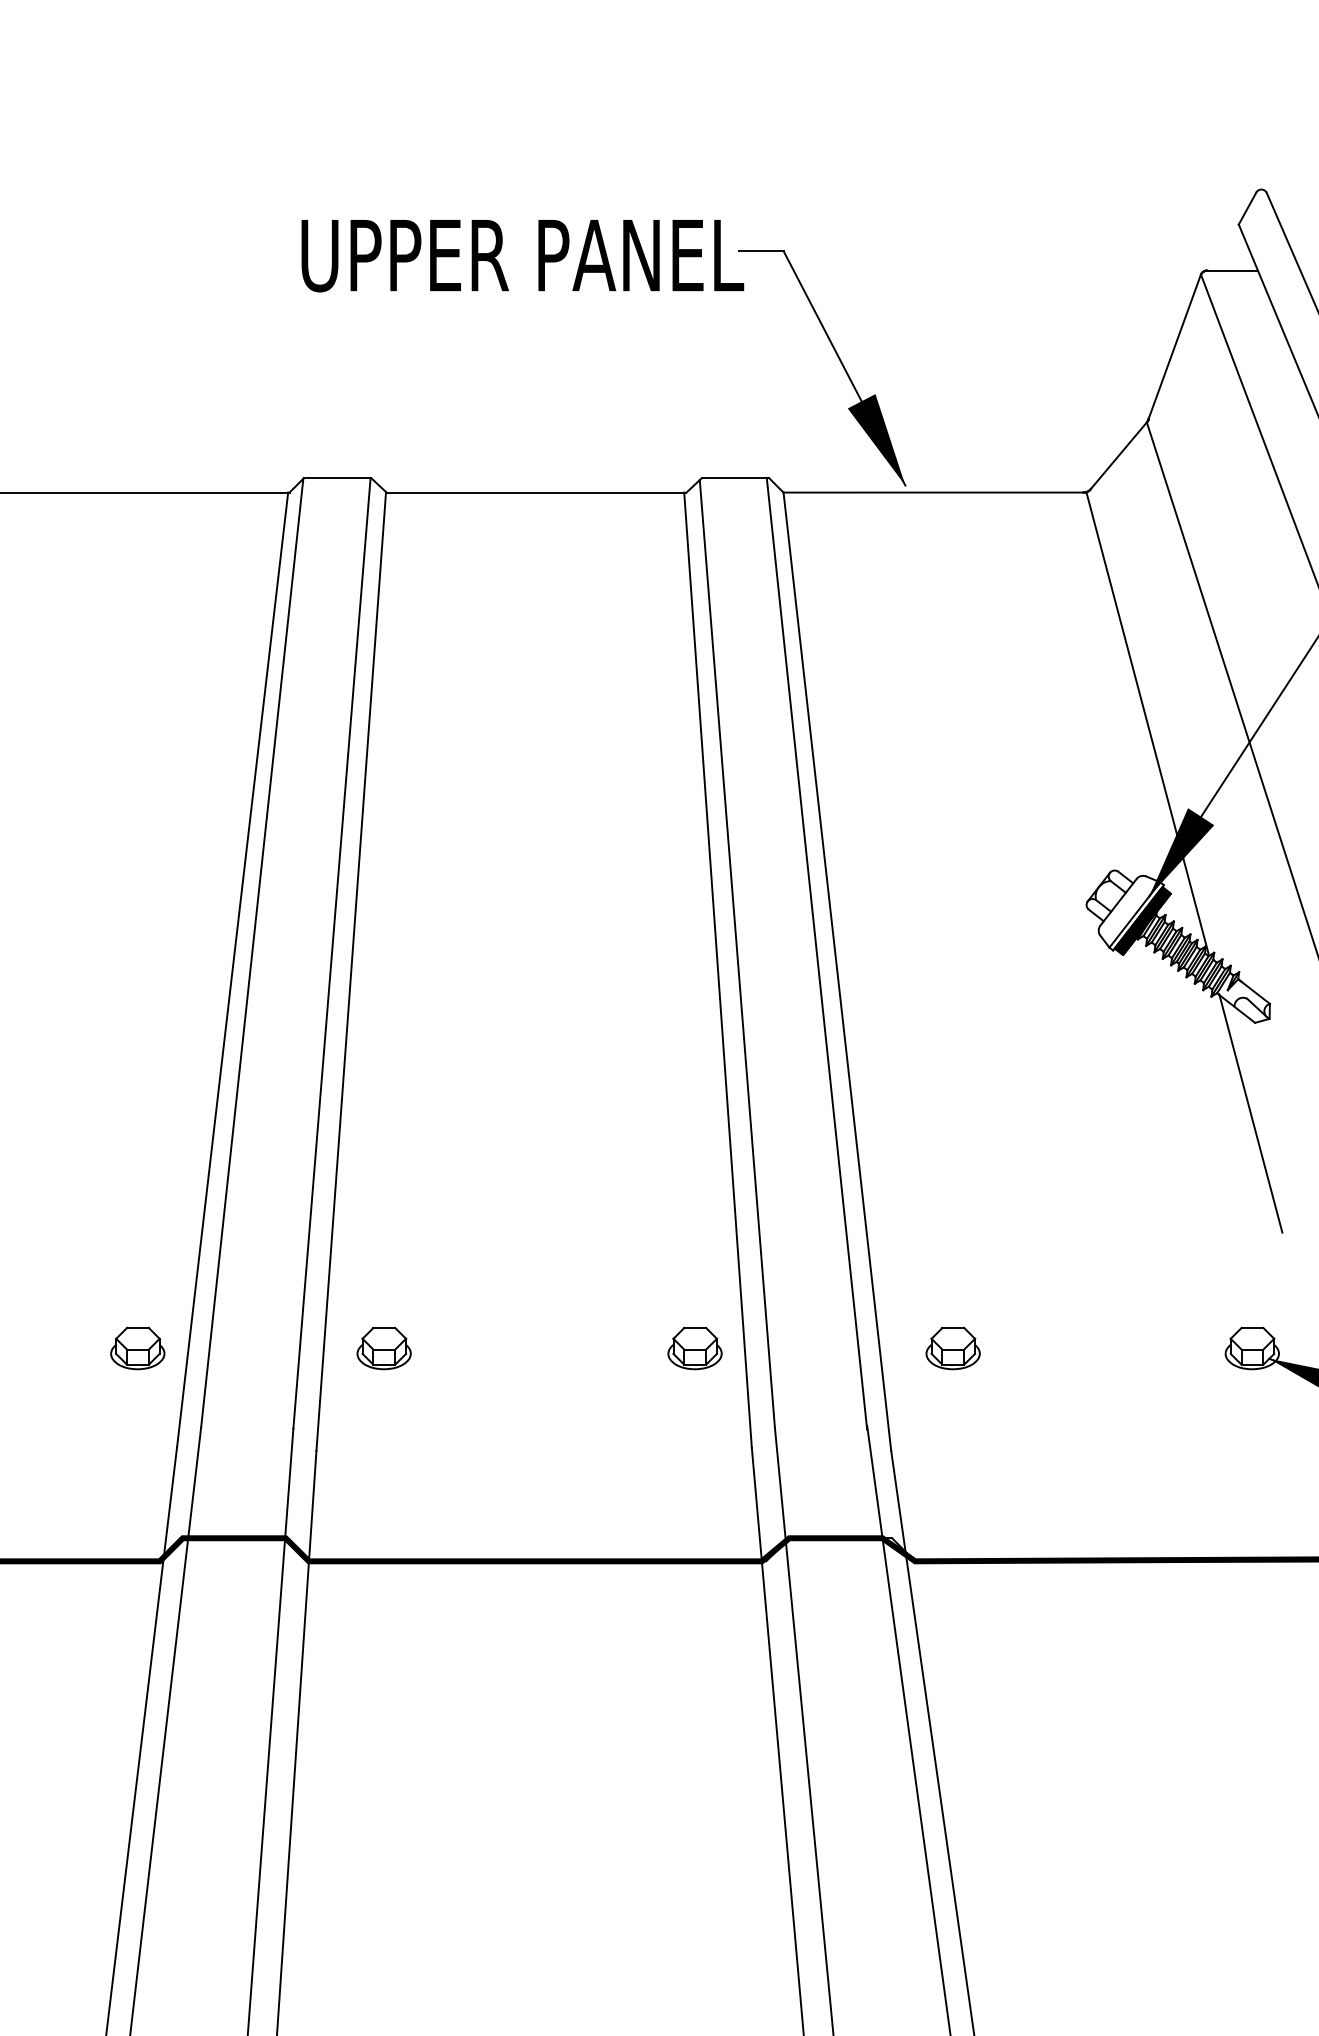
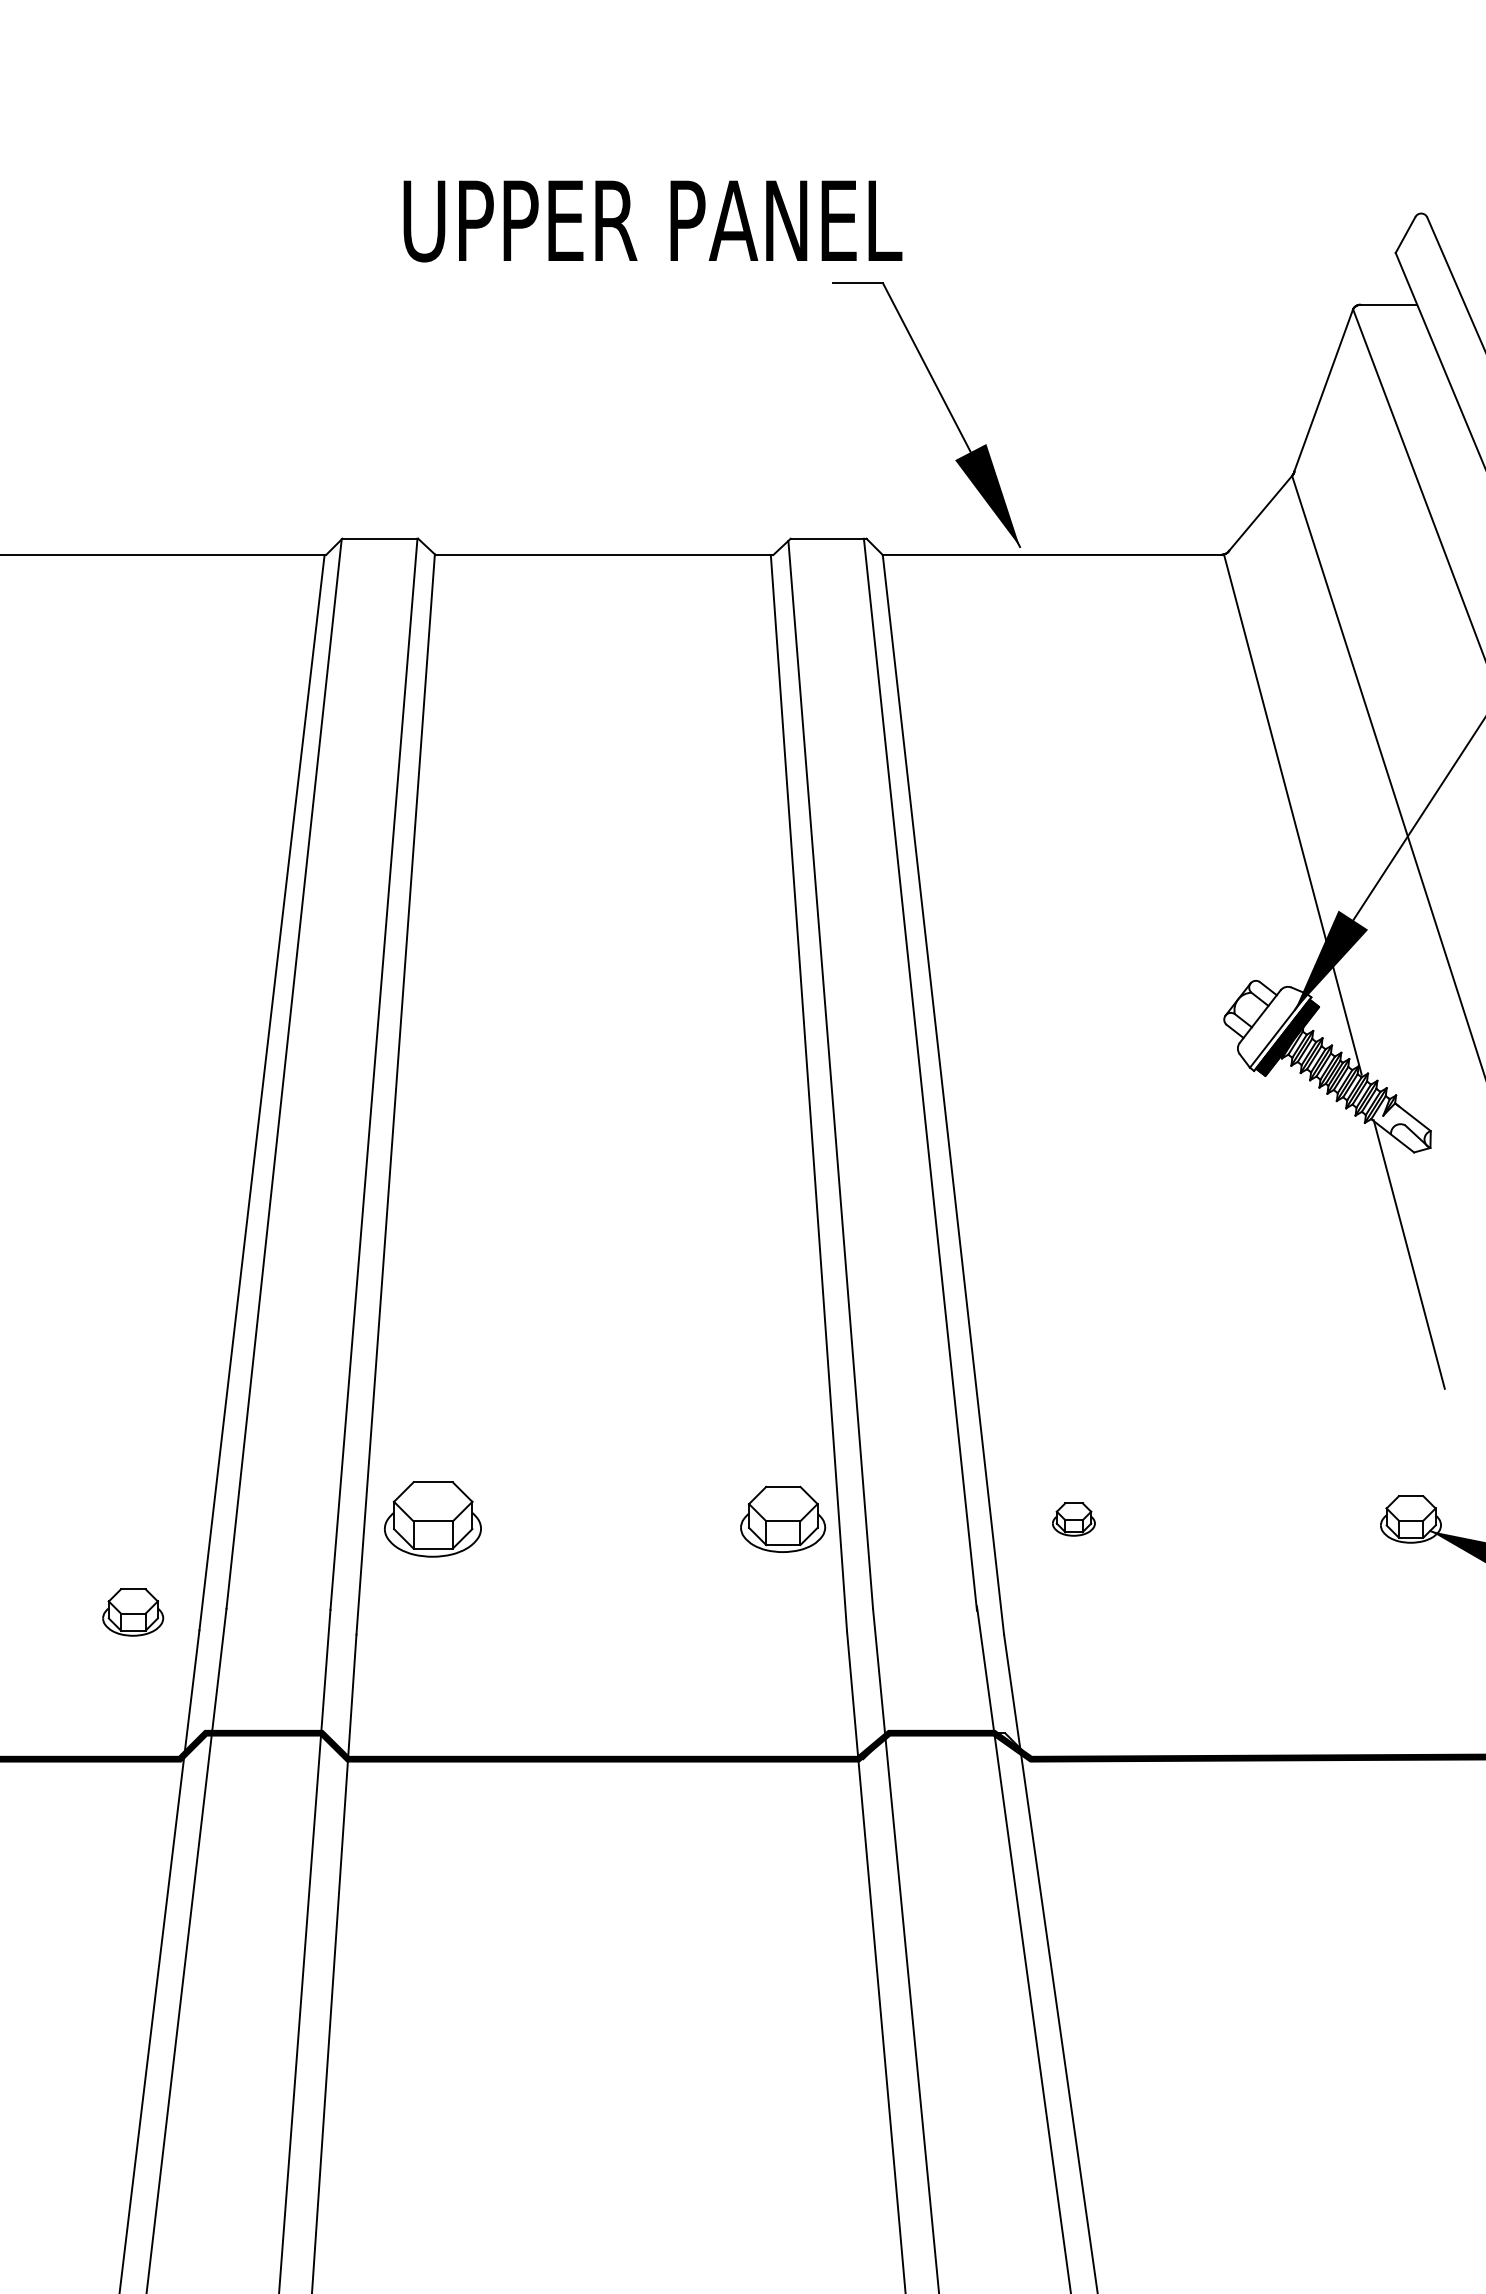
text: (522, 256) -> (652, 221), moved
part: (138, 1348) -> (133, 1612), moved
part: (383, 1348) -> (432, 1519), size x1.6
part: (694, 1348) -> (782, 1519), size x1.4
part: (952, 1348) -> (1073, 1519), size x0.7

